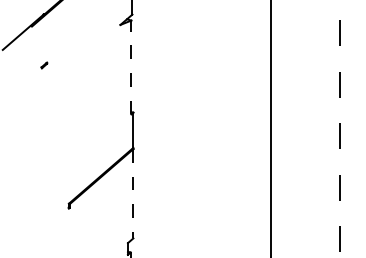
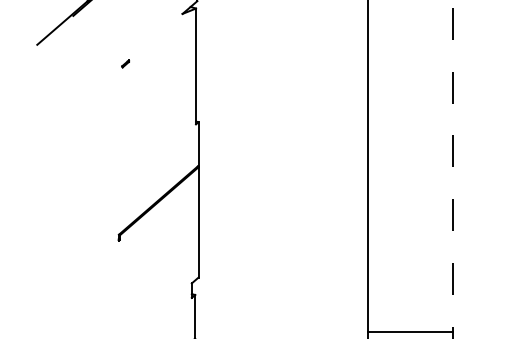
part: (44, 65) -> (125, 63), moved
line: (131, 67) -> (196, 66), dashed -> solid
line: (133, 193) -> (198, 222), dashed -> solid

